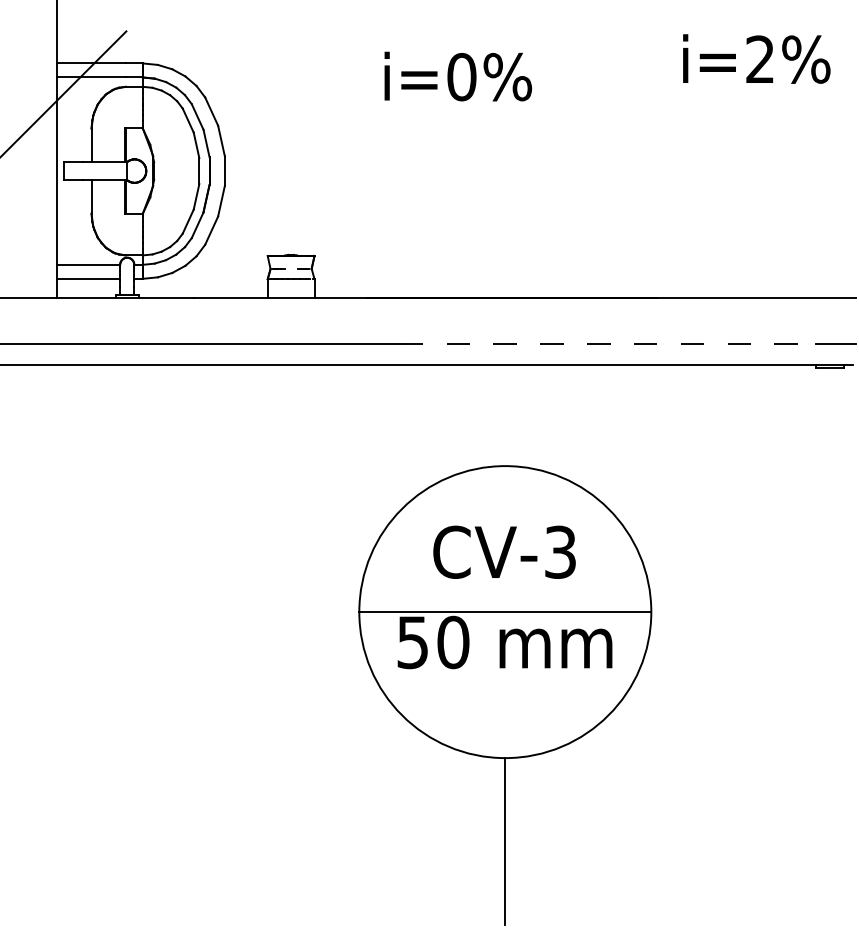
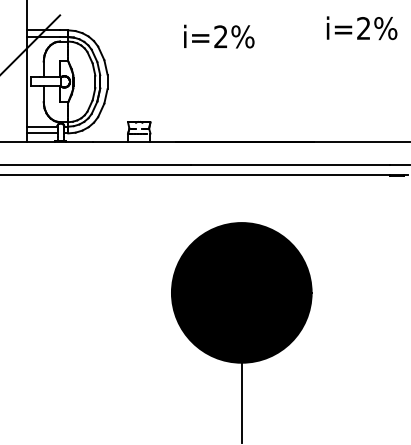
text: (460, 76) -> (220, 36), i=0% -> i=2%
line: (609, 343) -> (291, 164), dashed -> solid
fill: (504, 611) -> (241, 292), added

